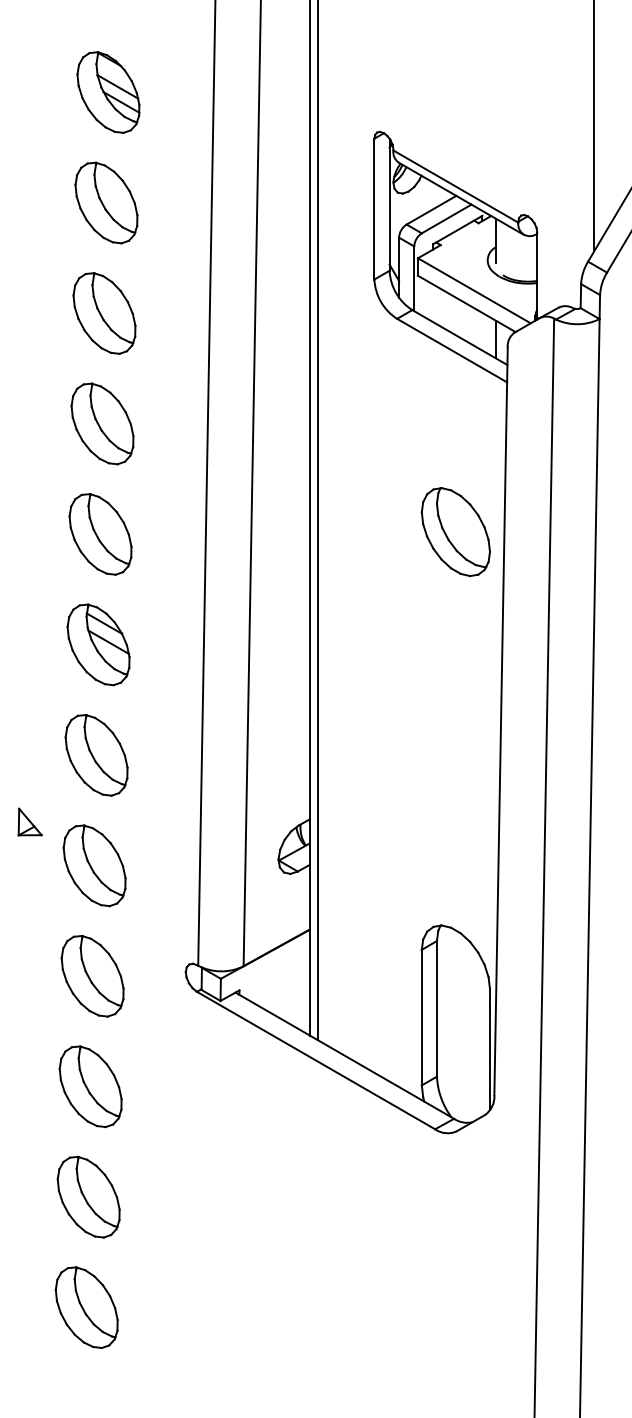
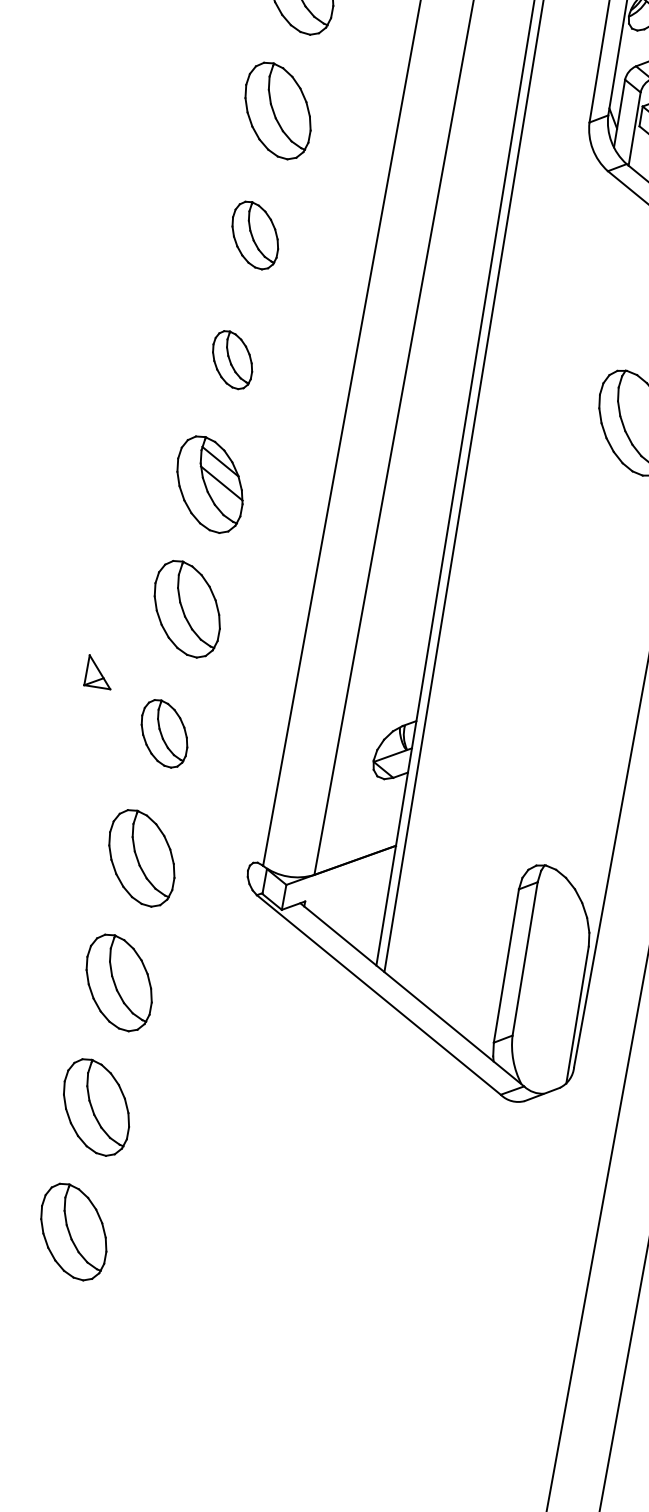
part: (102, 423) -> (255, 234), size x0.7
part: (100, 534) -> (232, 360), size x0.6
part: (94, 865) -> (164, 733), size x0.7

